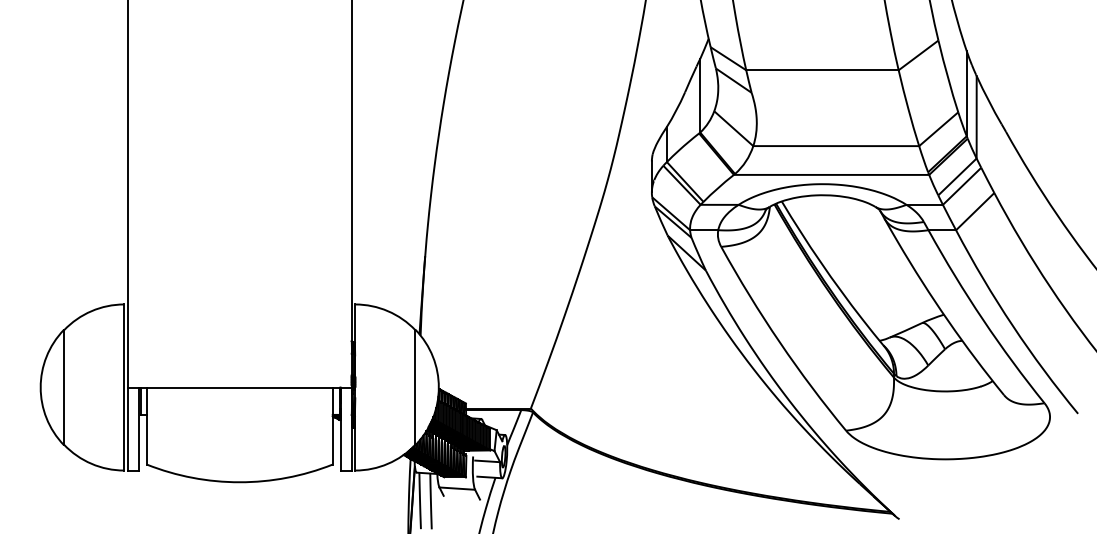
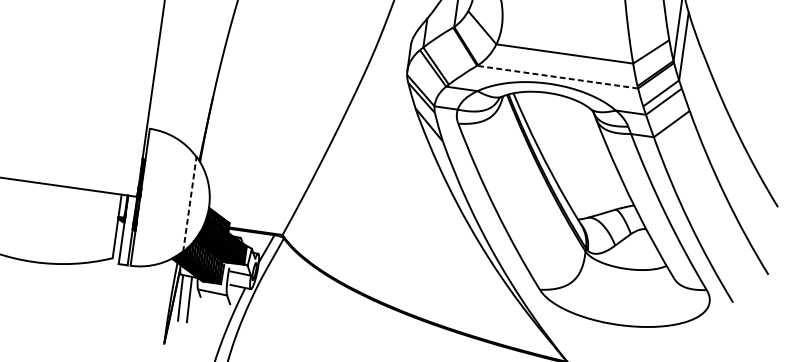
line: (831, 174) -> (557, 76), solid -> dashed
line: (415, 387) -> (189, 204), solid -> dashed

